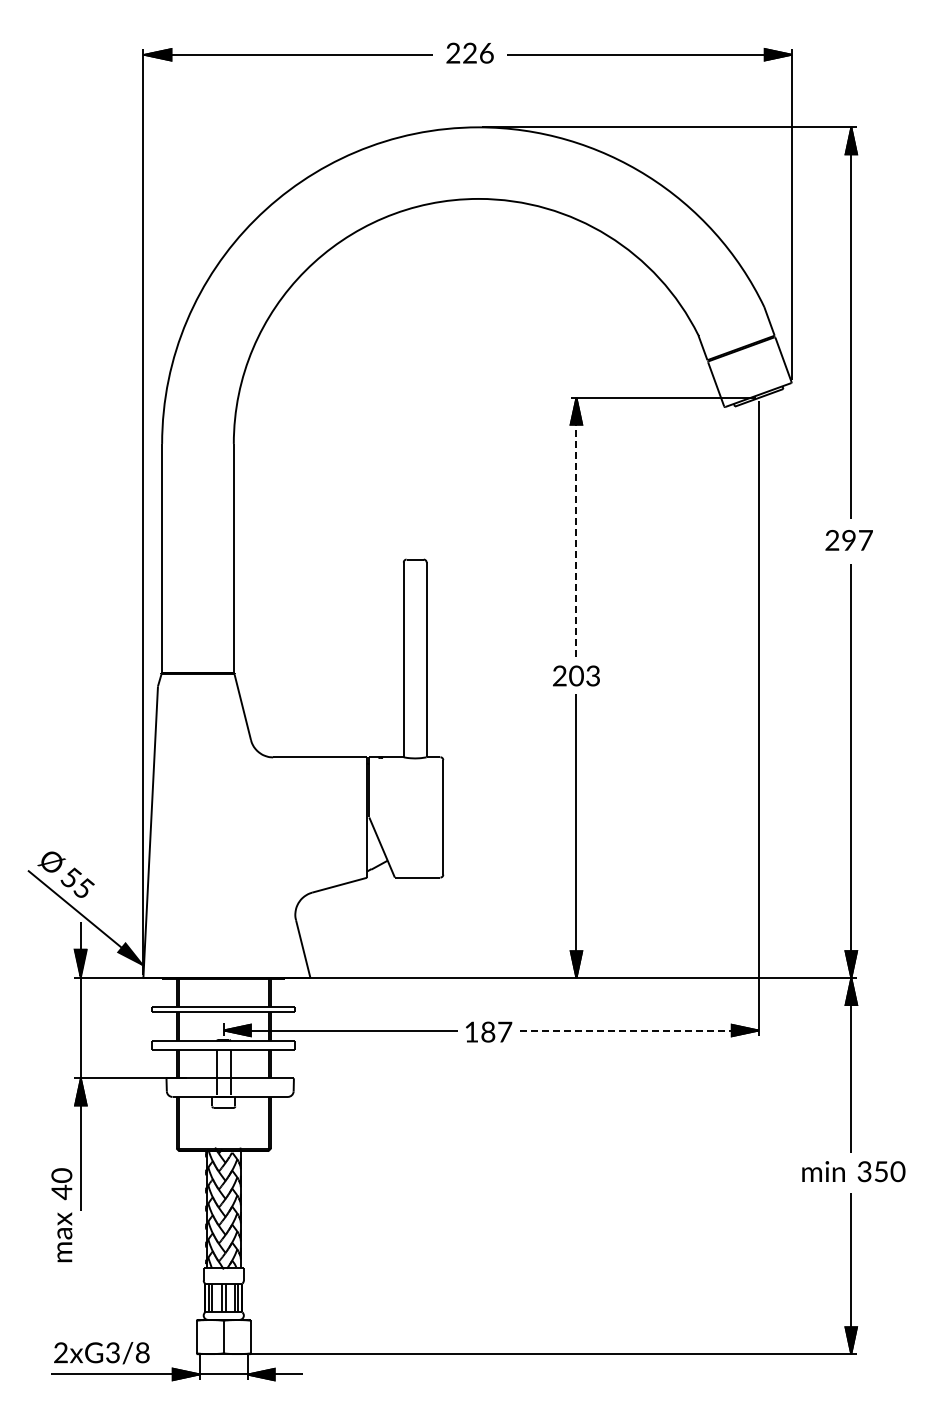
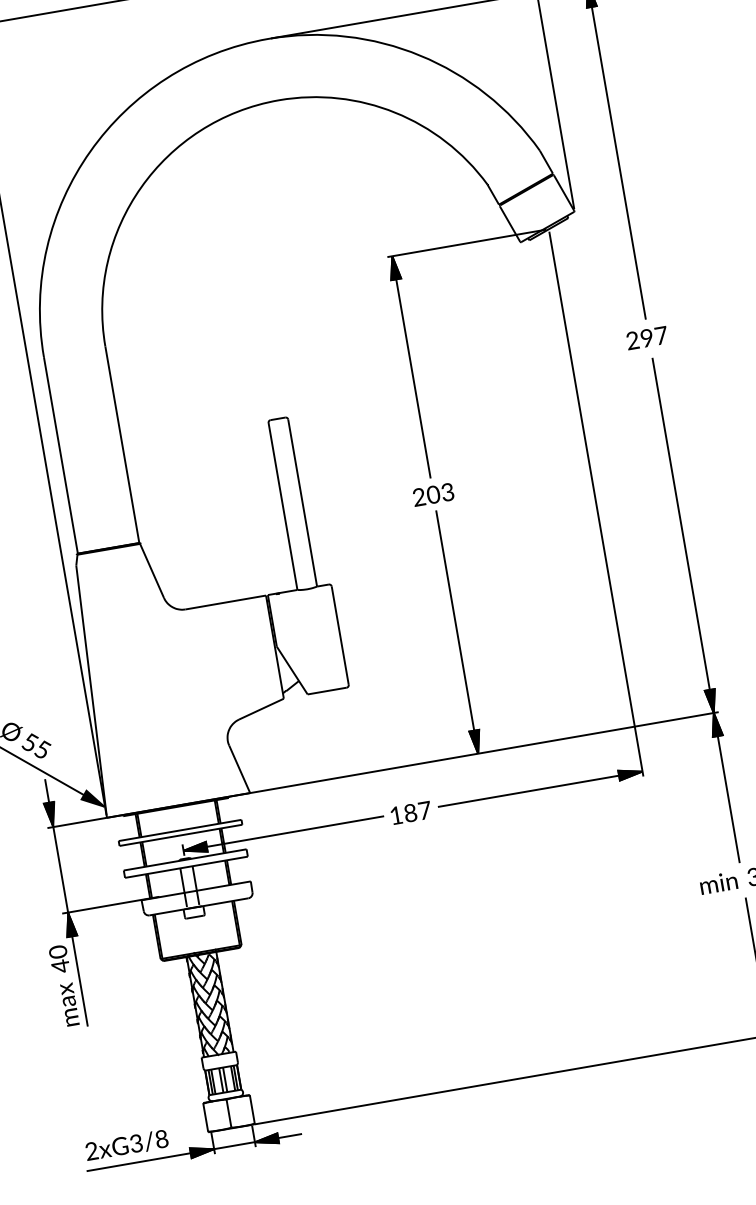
line: (576, 527) -> (411, 367), dashed -> solid
line: (640, 1030) -> (540, 789), dashed -> solid
text: (61, 1215) -> (63, 986), moved

